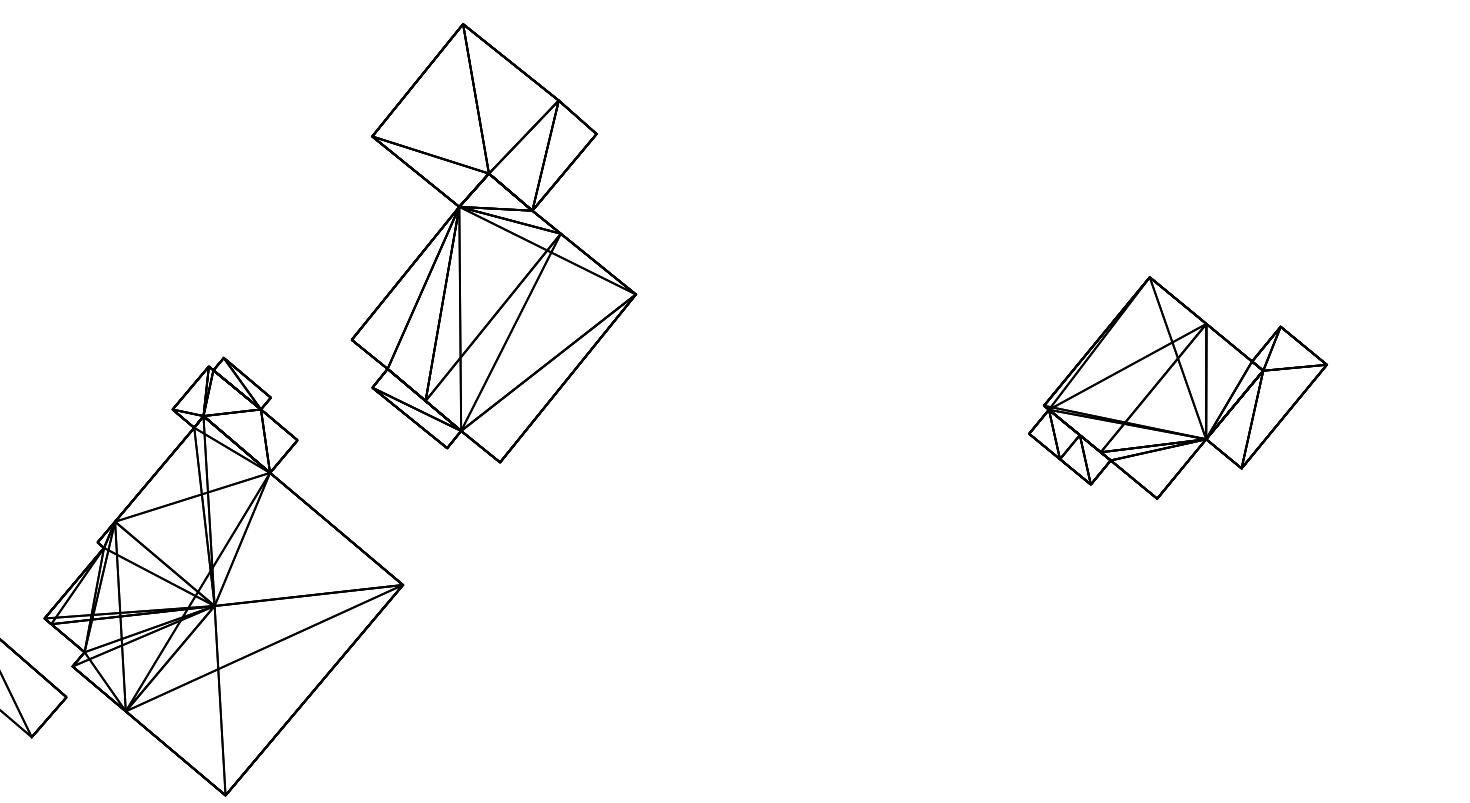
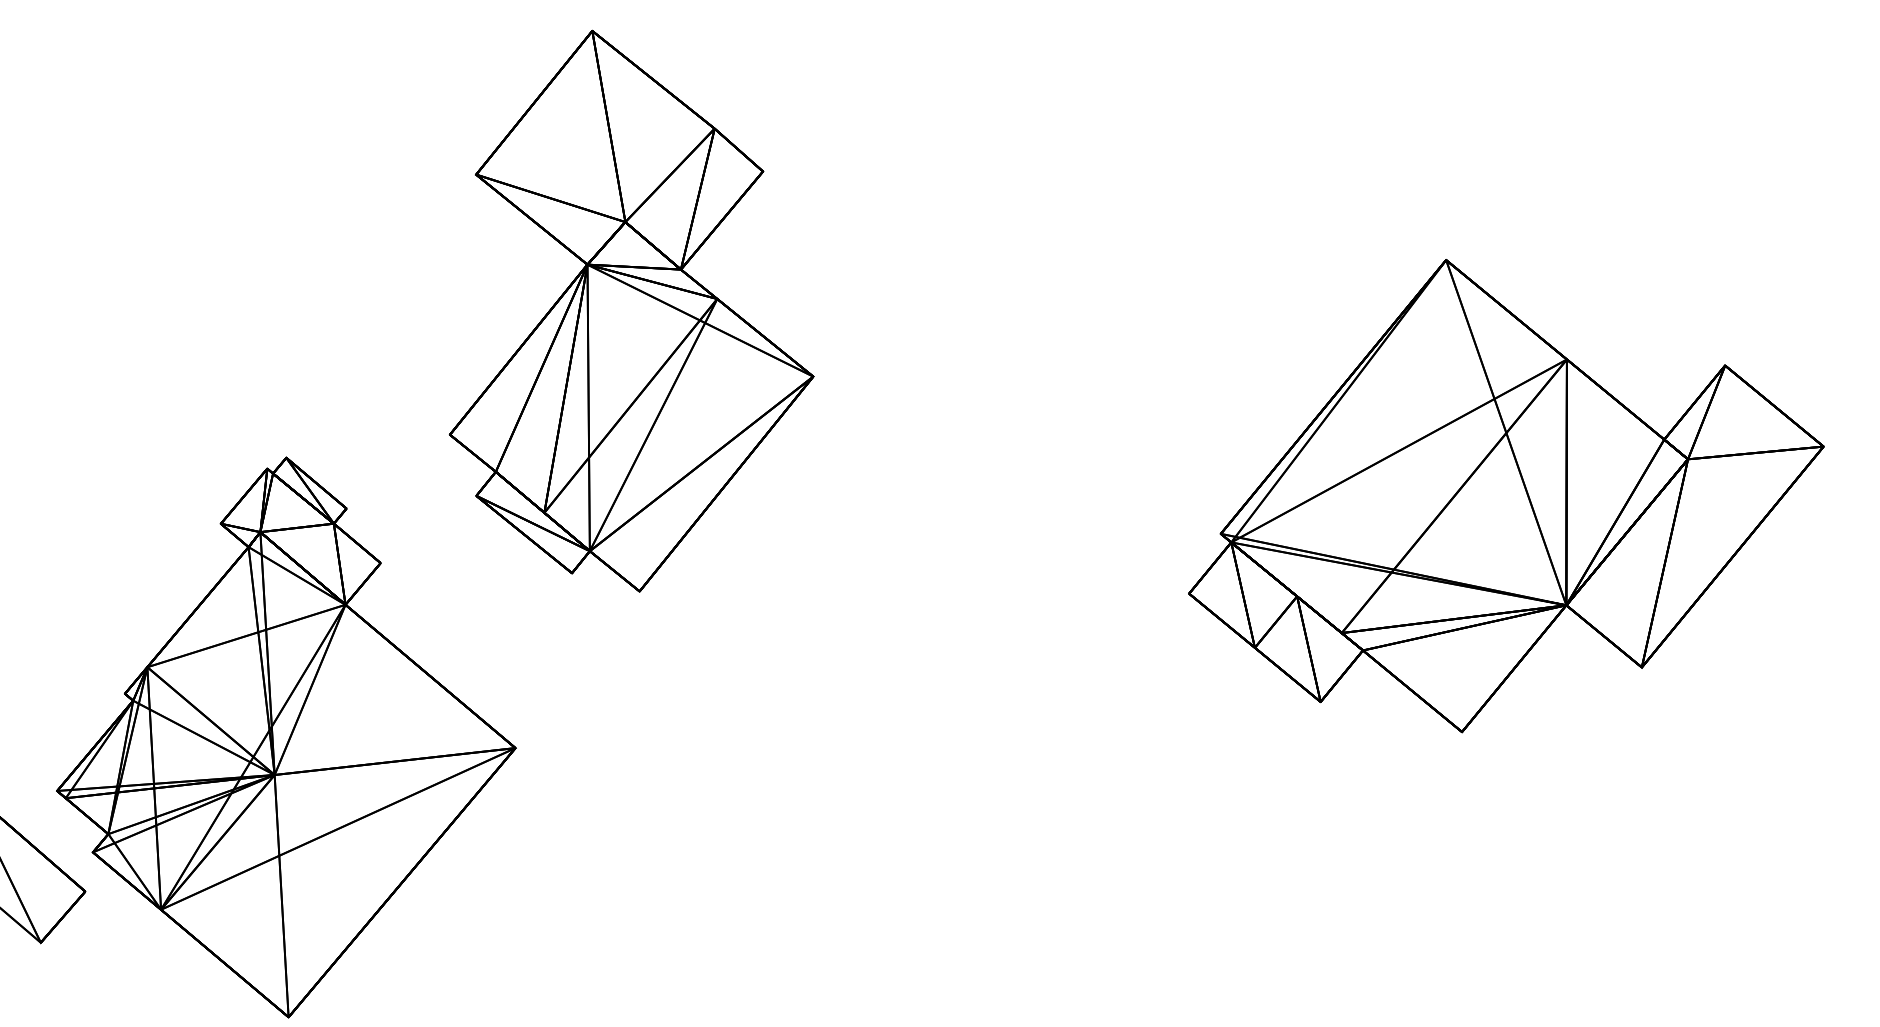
part: (1178, 388) -> (1506, 496), size x1.67

